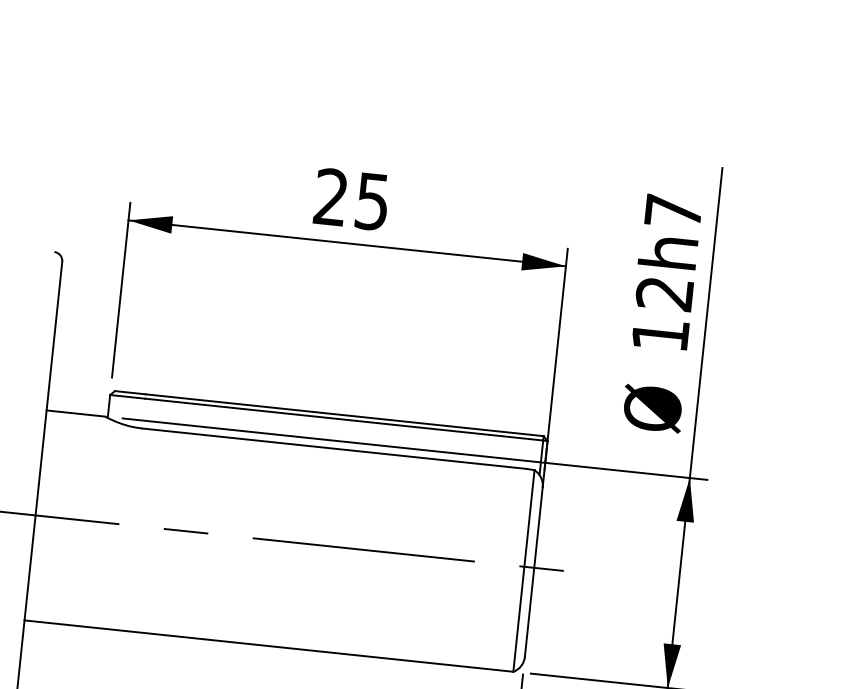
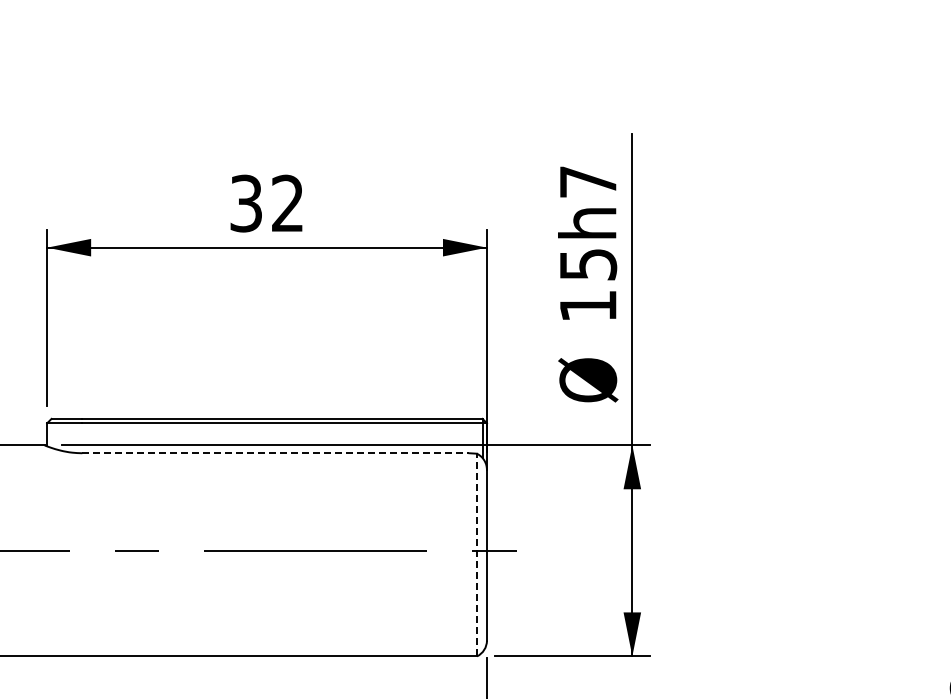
text: (351, 199) -> (266, 203), 25 -> 32
text: (665, 293) -> (588, 264), 12 -> 15
line: (334, 448) -> (275, 453), solid -> dashed
line: (524, 570) -> (477, 554), solid -> dashed

